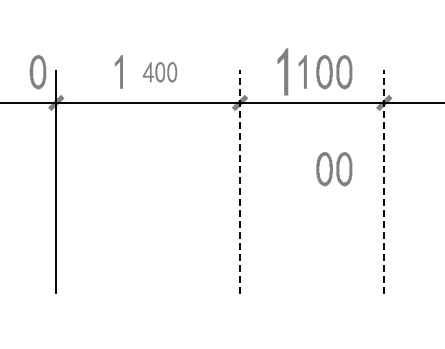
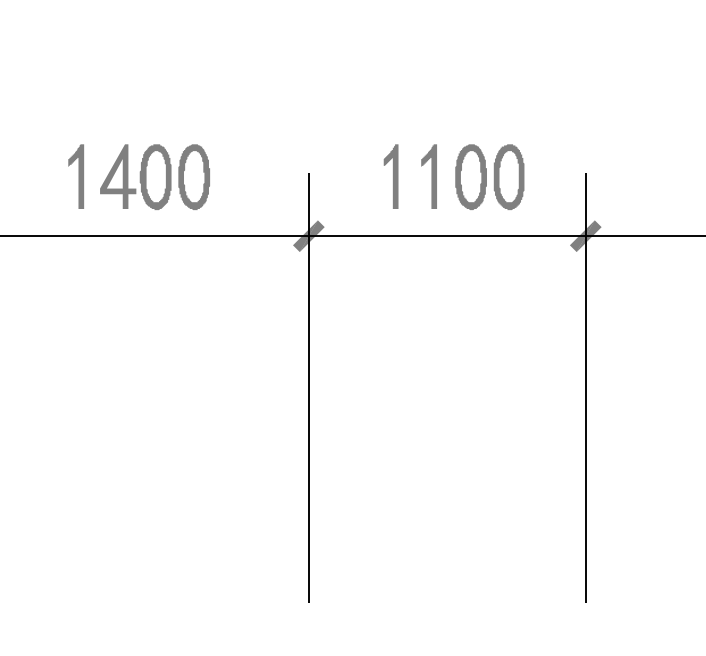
part: (282, 71) -> (390, 175), size x0.71
part: (159, 72) -> (154, 177), size x1.67
part: (334, 169) -> (490, 363), removed
line: (240, 181) -> (309, 386), dashed -> solid
line: (384, 181) -> (586, 386), dashed -> solid

